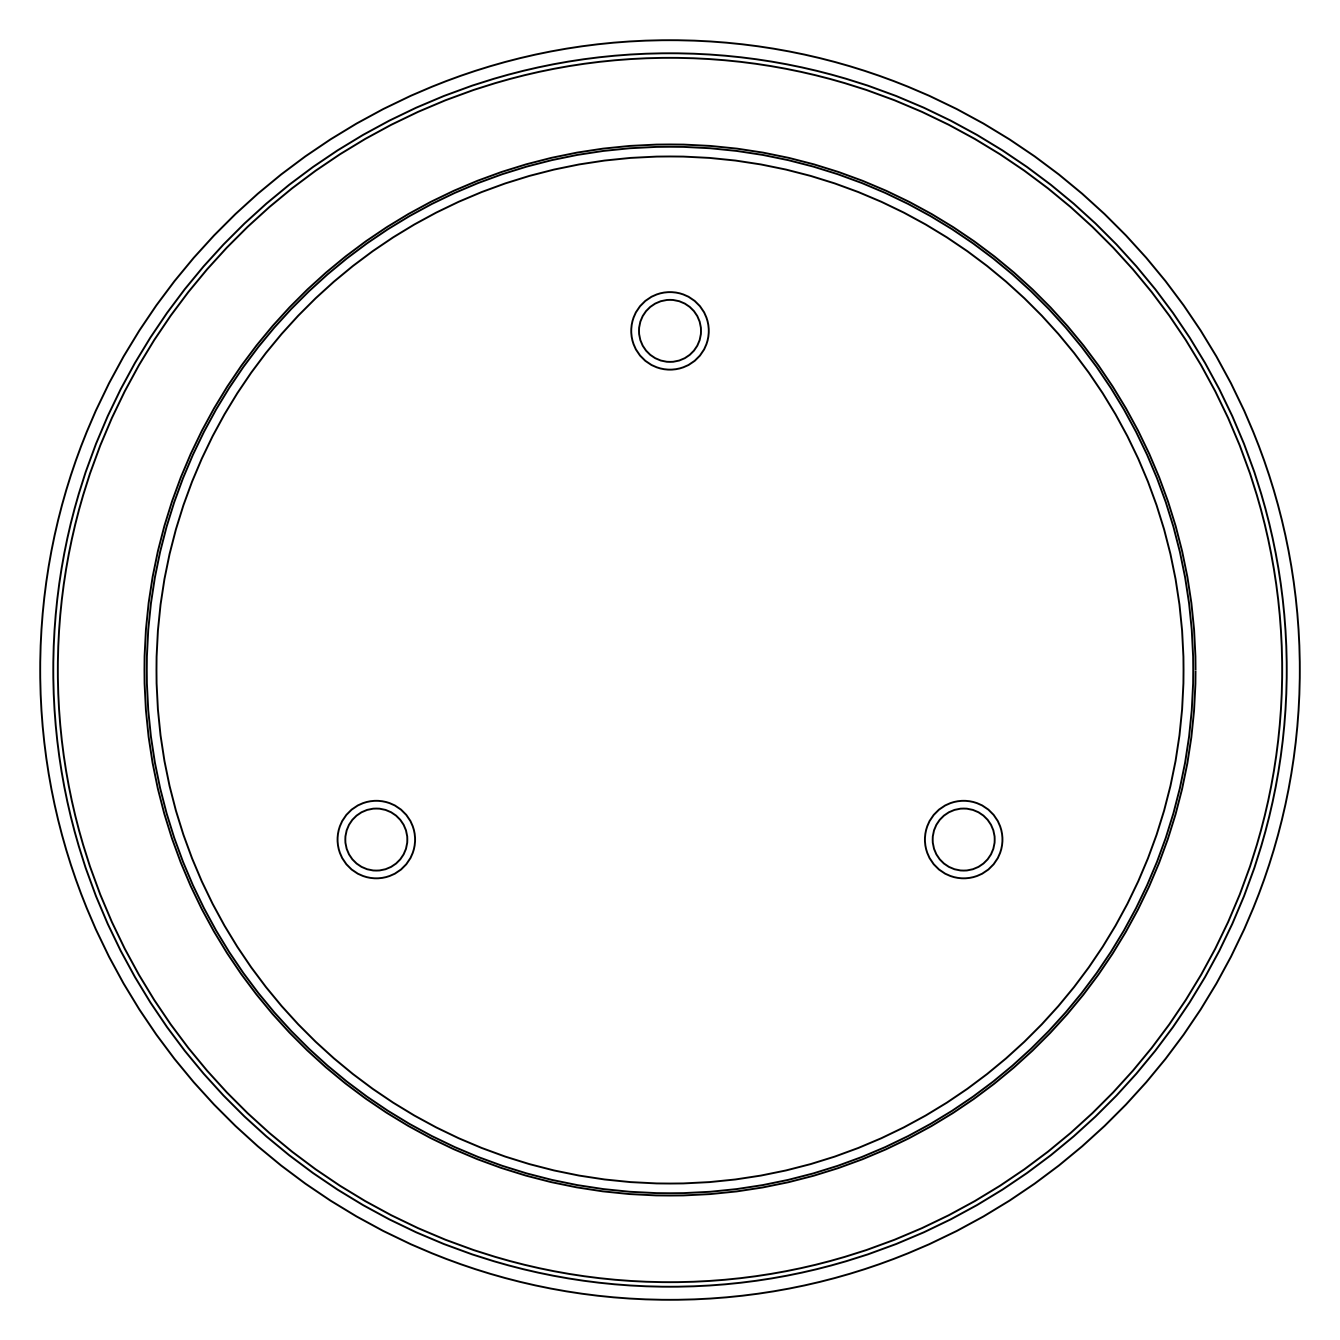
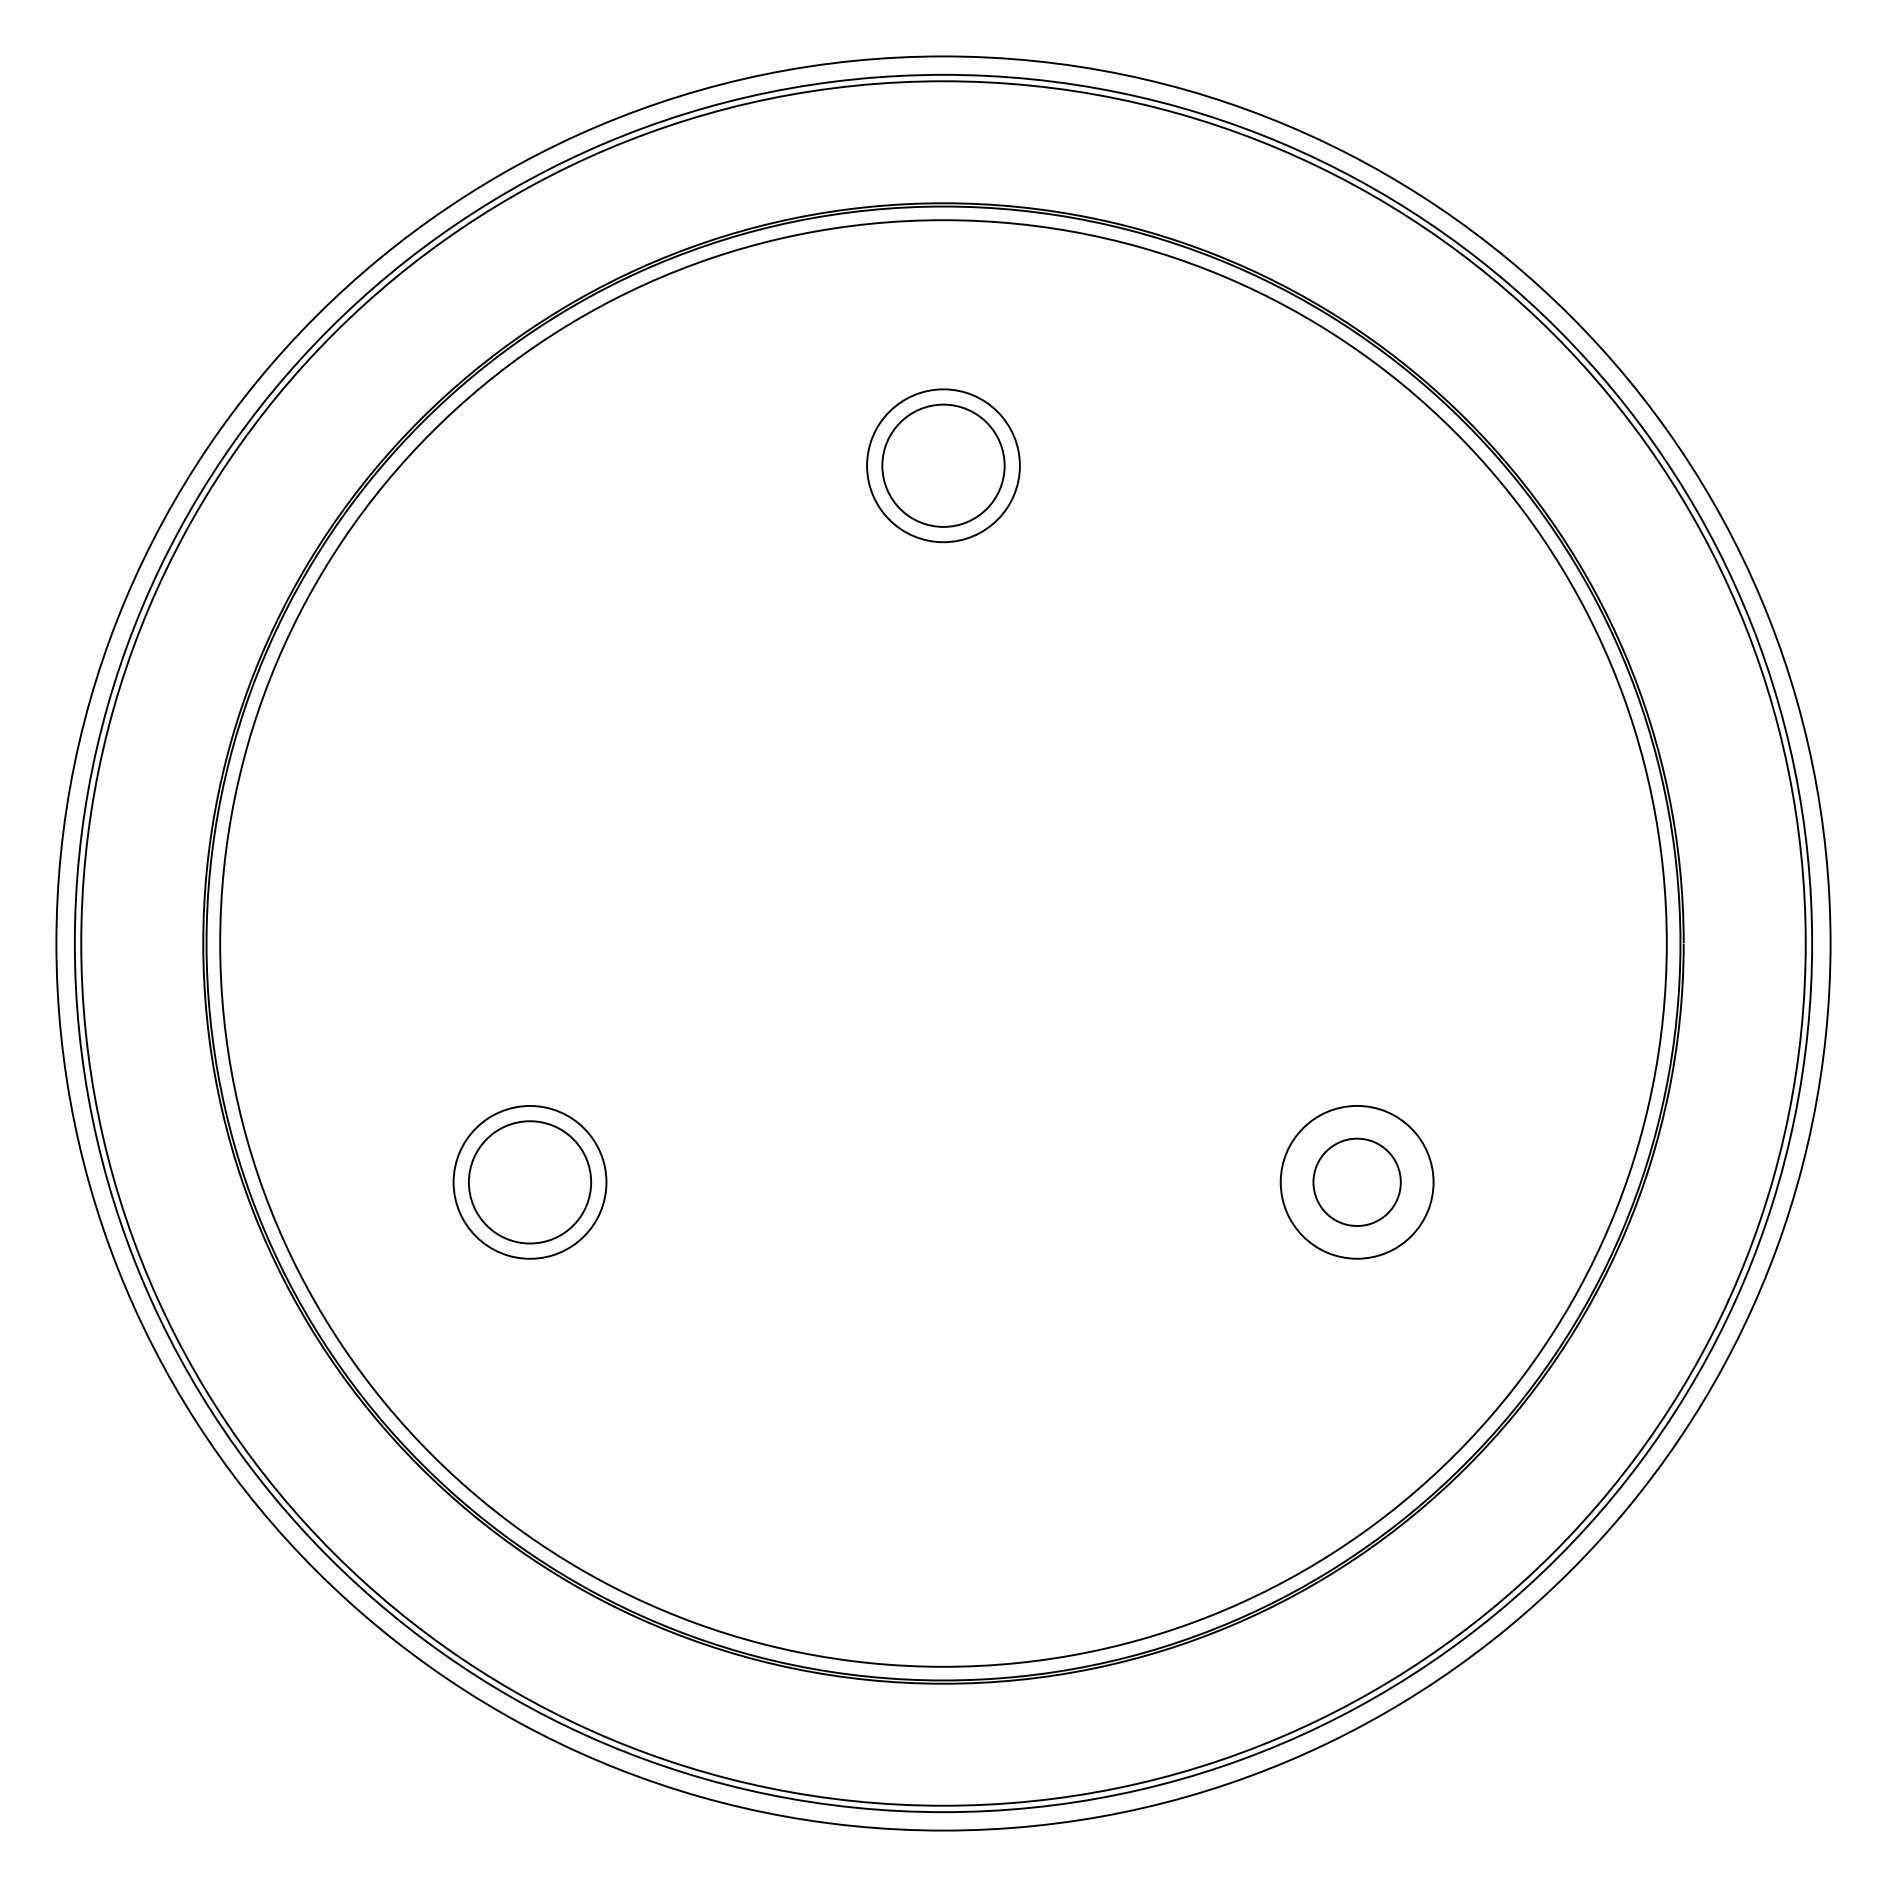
part: (669, 330) -> (942, 465), size x1.4
part: (375, 839) -> (528, 1182), size x1.4
circle: (963, 839) -> (1356, 1182), size x1.4

